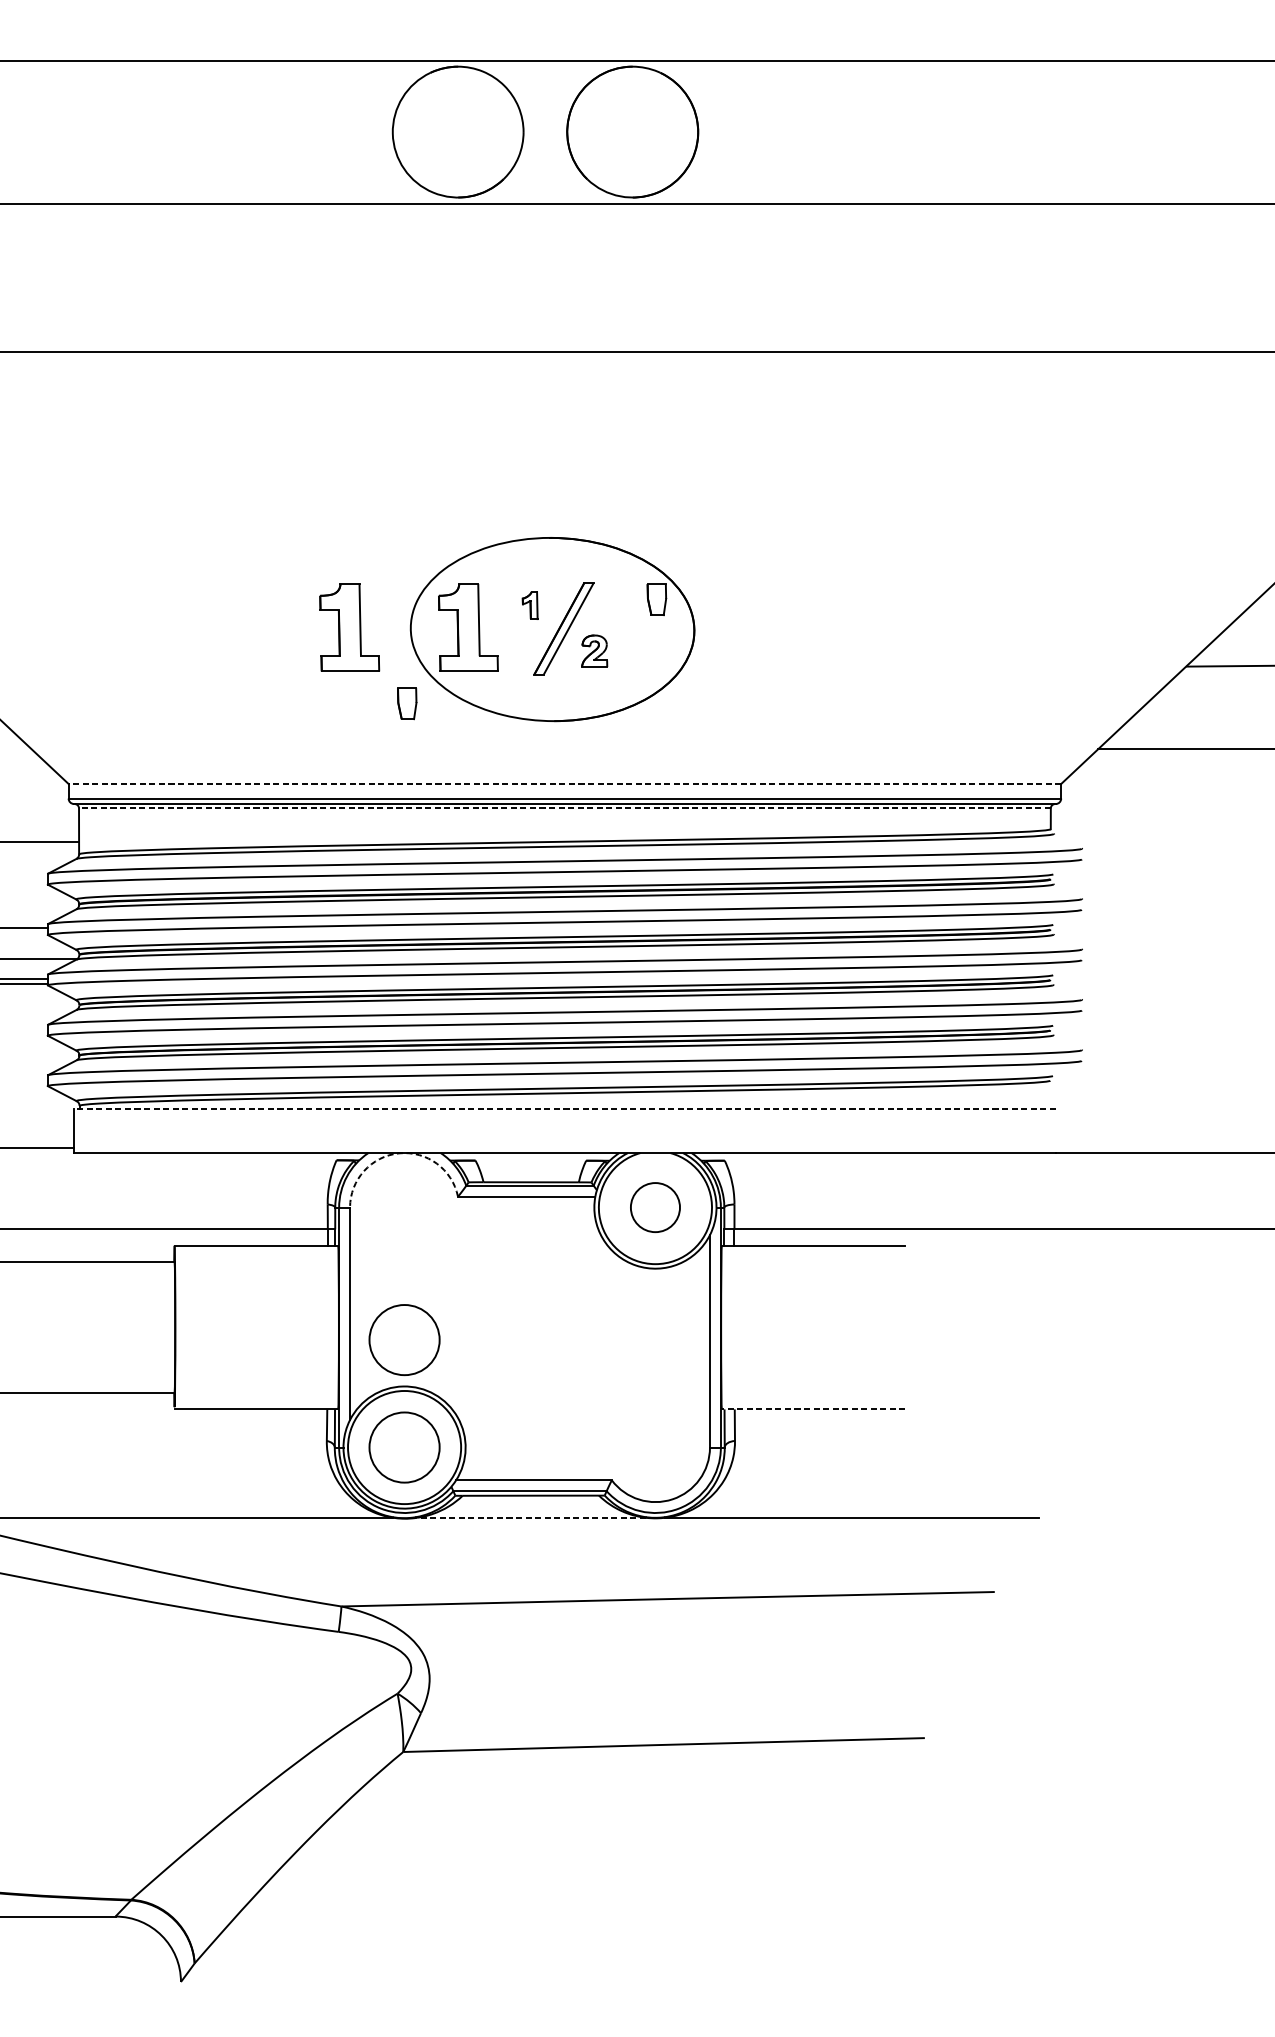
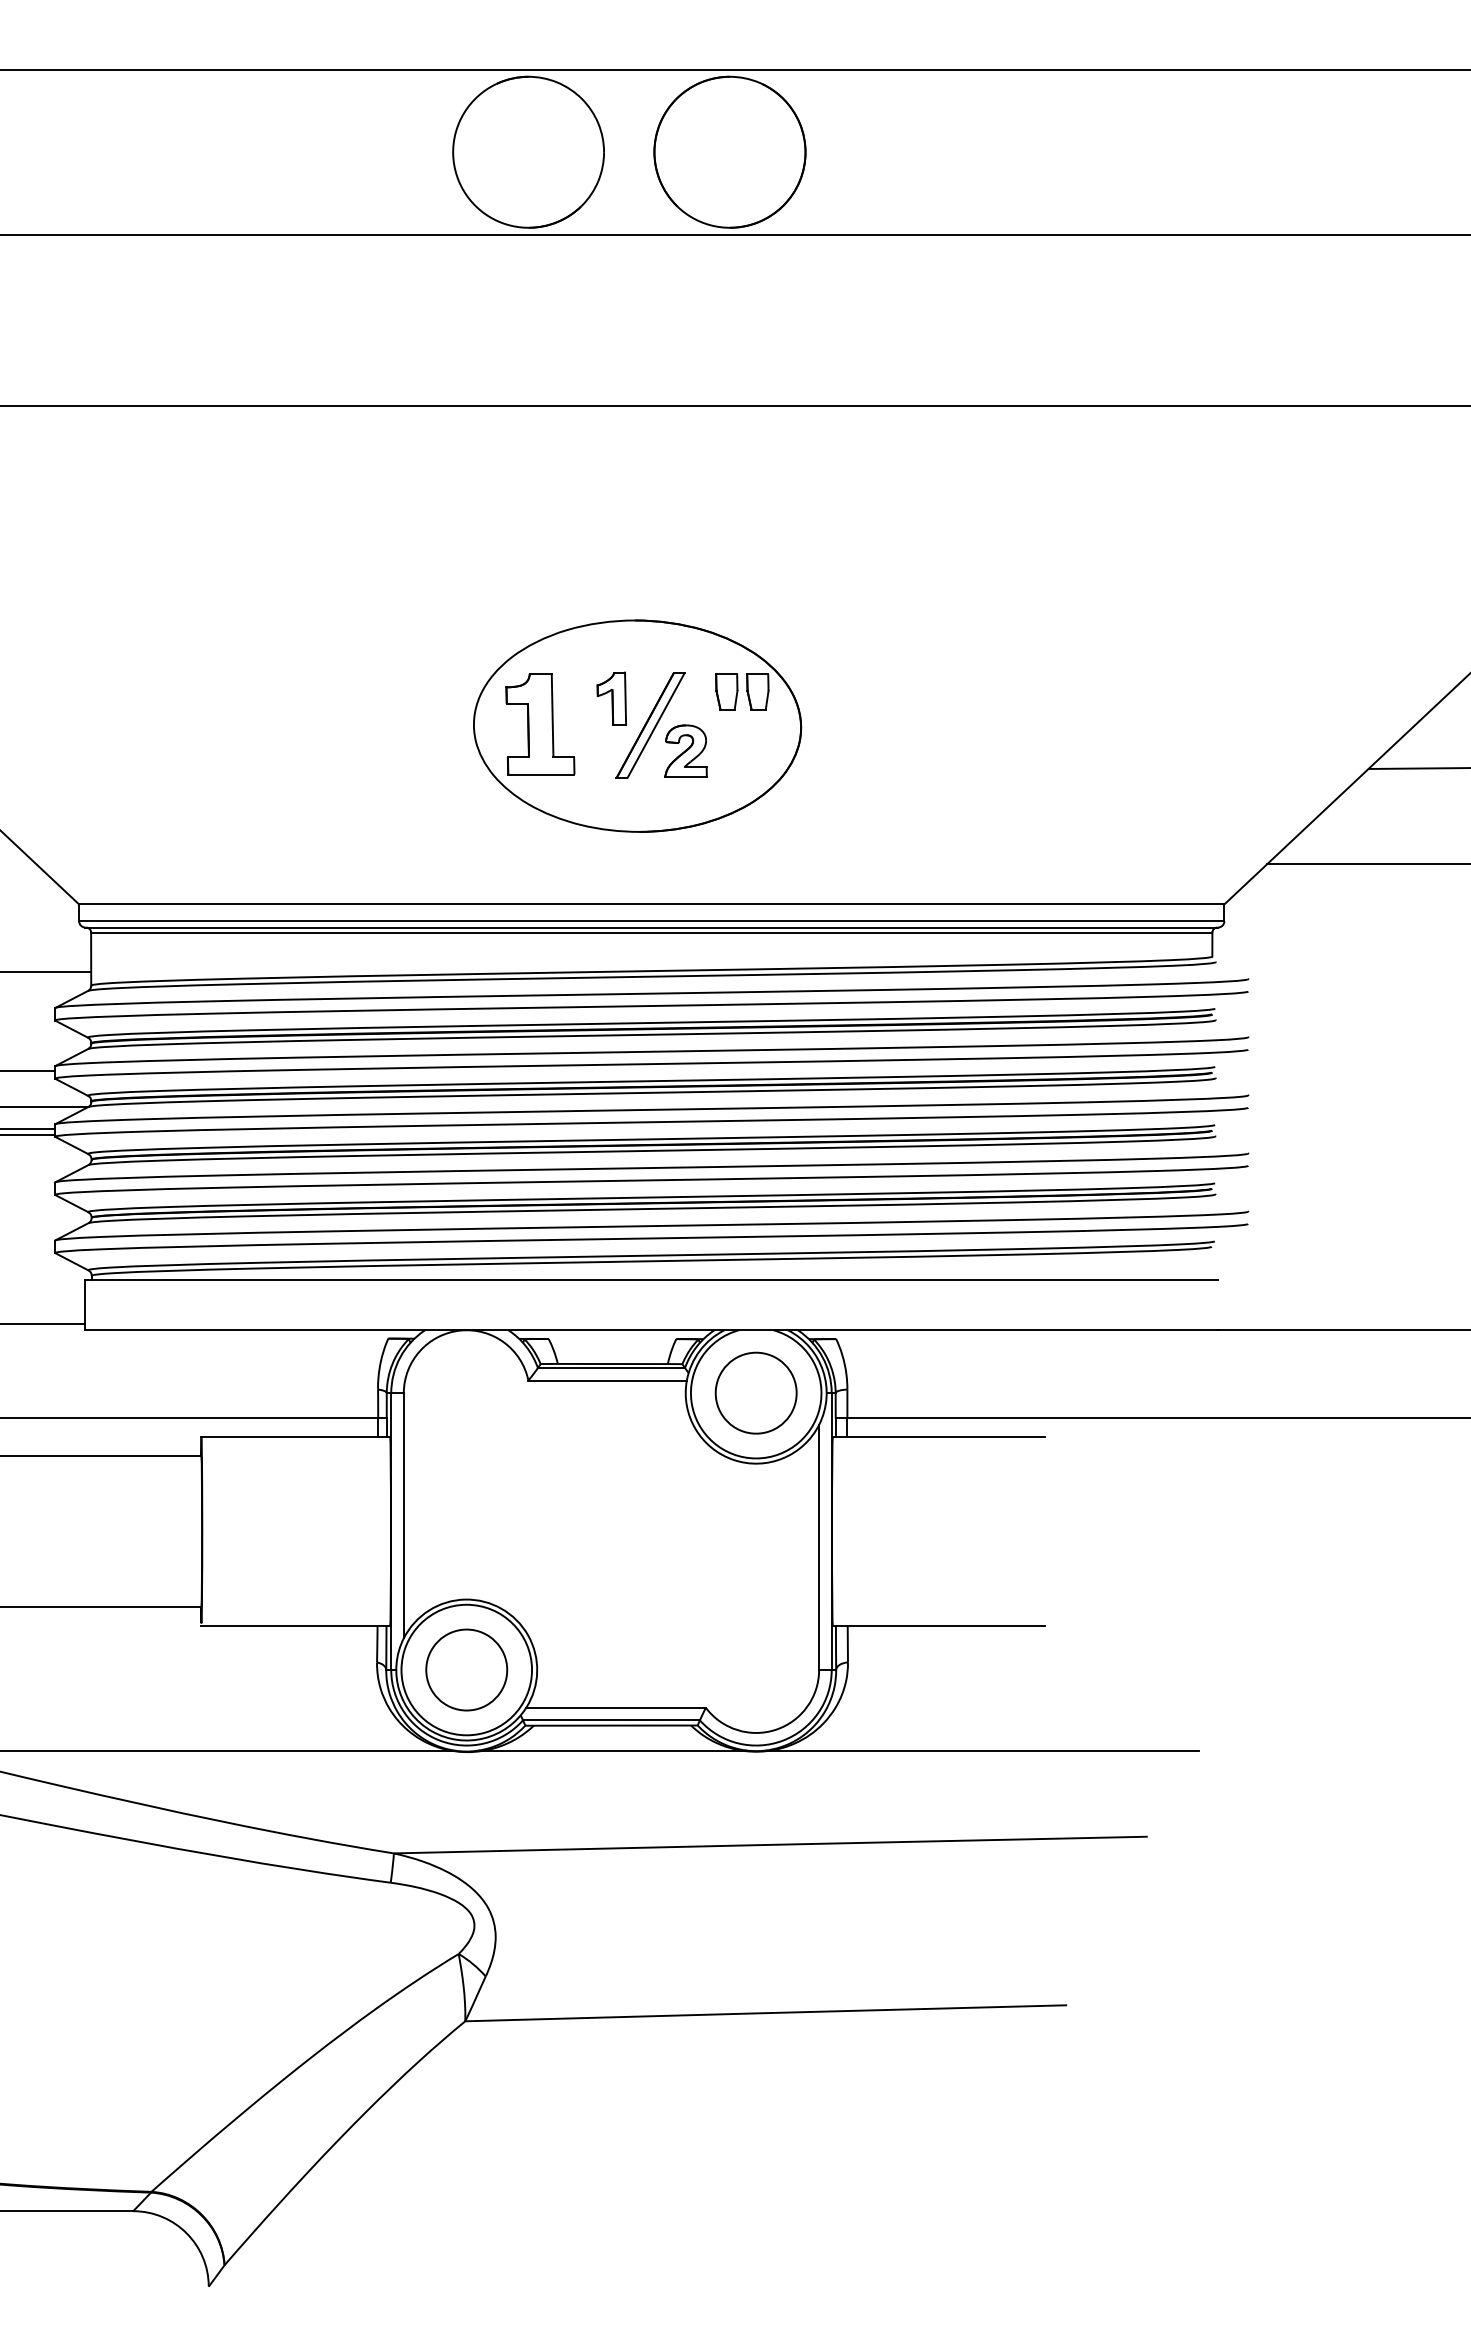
part: (530, 605) -> (611, 698), size x1.67
part: (349, 628) -> (403, 724), removed
part: (594, 650) -> (685, 750), size x1.43
part: (406, 703) -> (726, 691), moved
line: (564, 784) -> (651, 904), dashed -> solid
line: (564, 808) -> (651, 932), dashed -> solid
line: (564, 1109) -> (651, 1279), dashed -> solid
arc: (399, 1153) -> (460, 1330), dashed -> solid
circle: (654, 1207) -> (755, 1392), size x1.43
circle: (404, 1339) -> (466, 1545), removed
line: (813, 1409) -> (938, 1626), dashed -> solid
line: (531, 1518) -> (613, 1751), dashed -> solid

